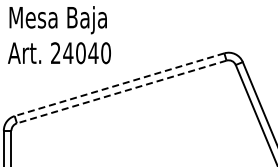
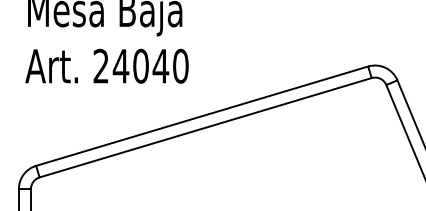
line: (119, 84) -> (202, 115), dashed -> solid
line: (121, 92) -> (205, 128), dashed -> solid

